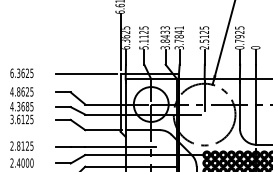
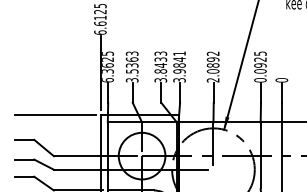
text: (204, 34) -> (213, 62), 2.5125 -> 2.0892
text: (143, 37) -> (131, 66), 5.1125 -> 3.5363
text: (178, 40) -> (178, 70), 3.7841 -> 3.9841
text: (239, 40) -> (260, 70), 0.7925 -> 0.0925

